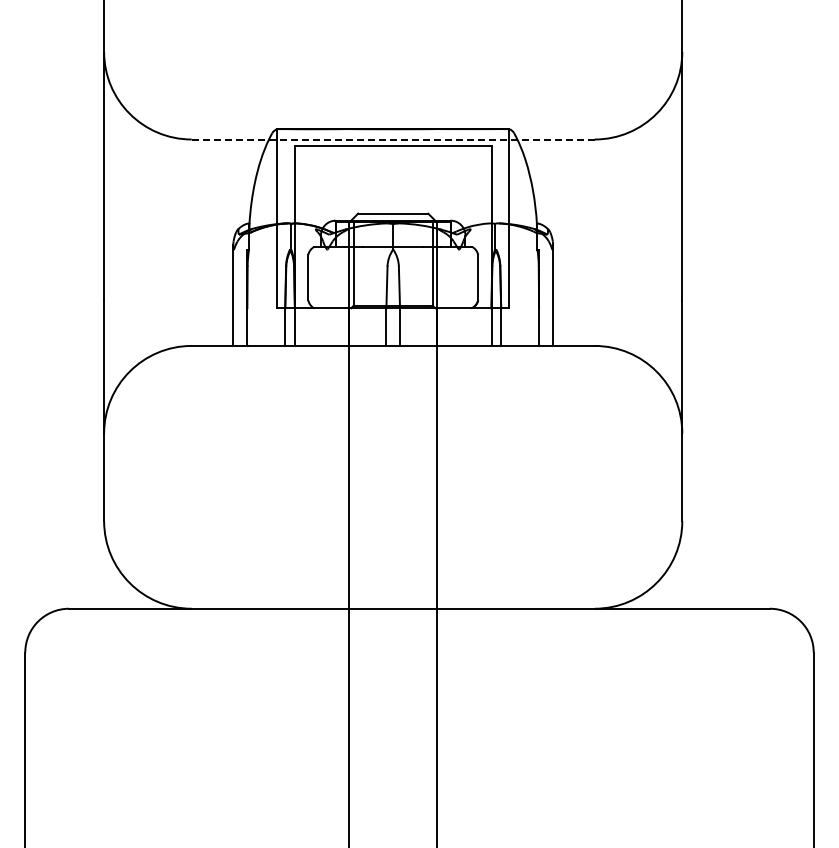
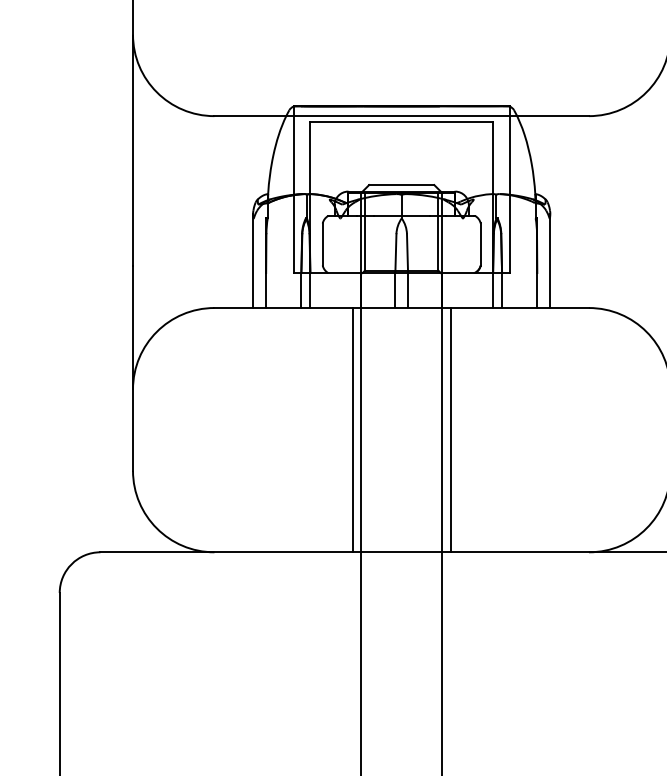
line: (392, 139) -> (401, 116), dashed -> solid
line: (340, 476) -> (352, 429), added
line: (445, 476) -> (450, 429), added

